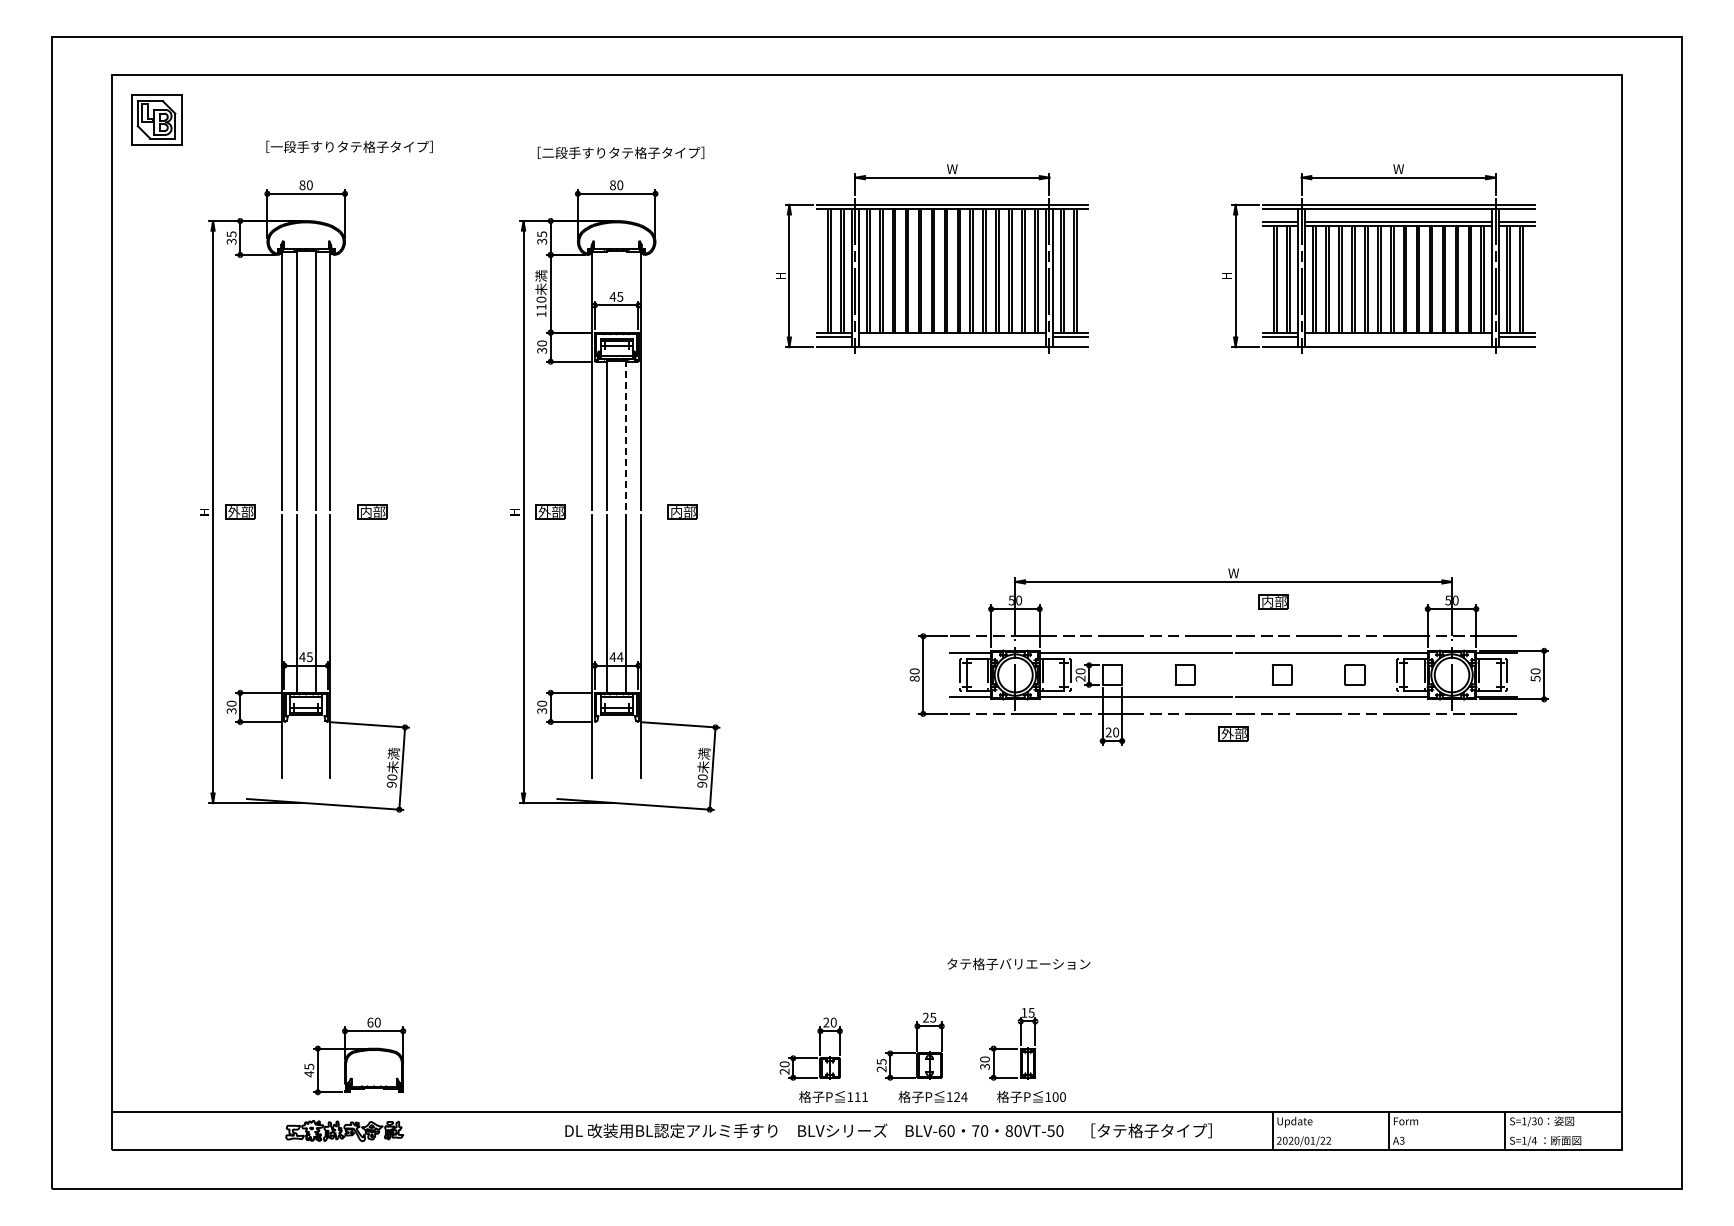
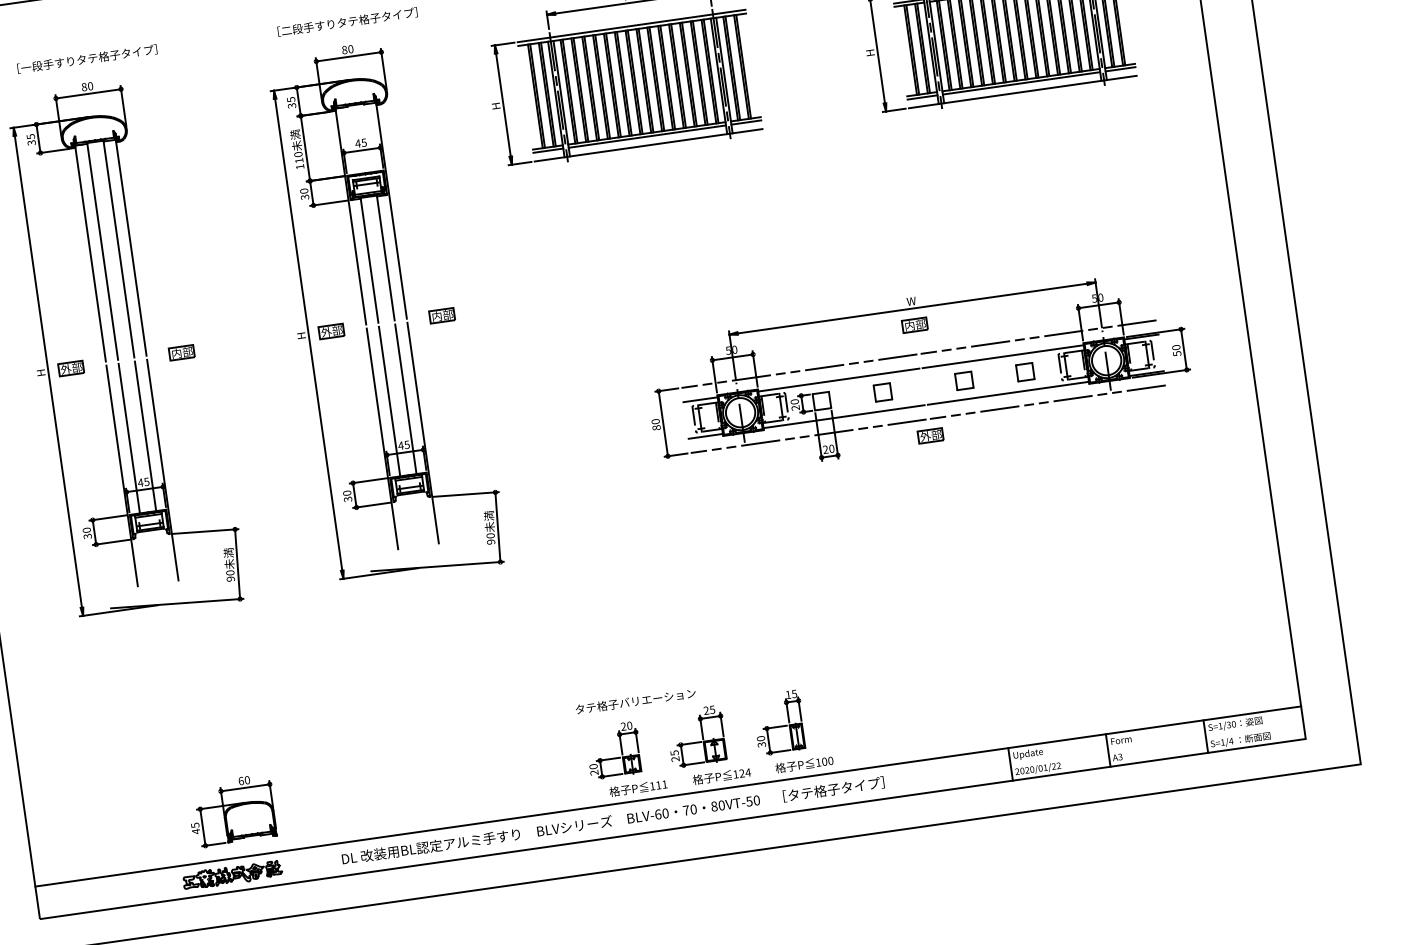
text: (349, 146) -> (87, 58), moved
line: (952, 336) -> (647, 136), added
line: (1398, 336) -> (1021, 83), added
line: (626, 435) -> (385, 258), dashed -> solid
part: (1273, 601) -> (914, 325), moved
text: (619, 657) -> (406, 445), 44 -> 45
text: (1018, 964) -> (635, 701), moved
text: (888, 1130) -> (613, 820), moved

